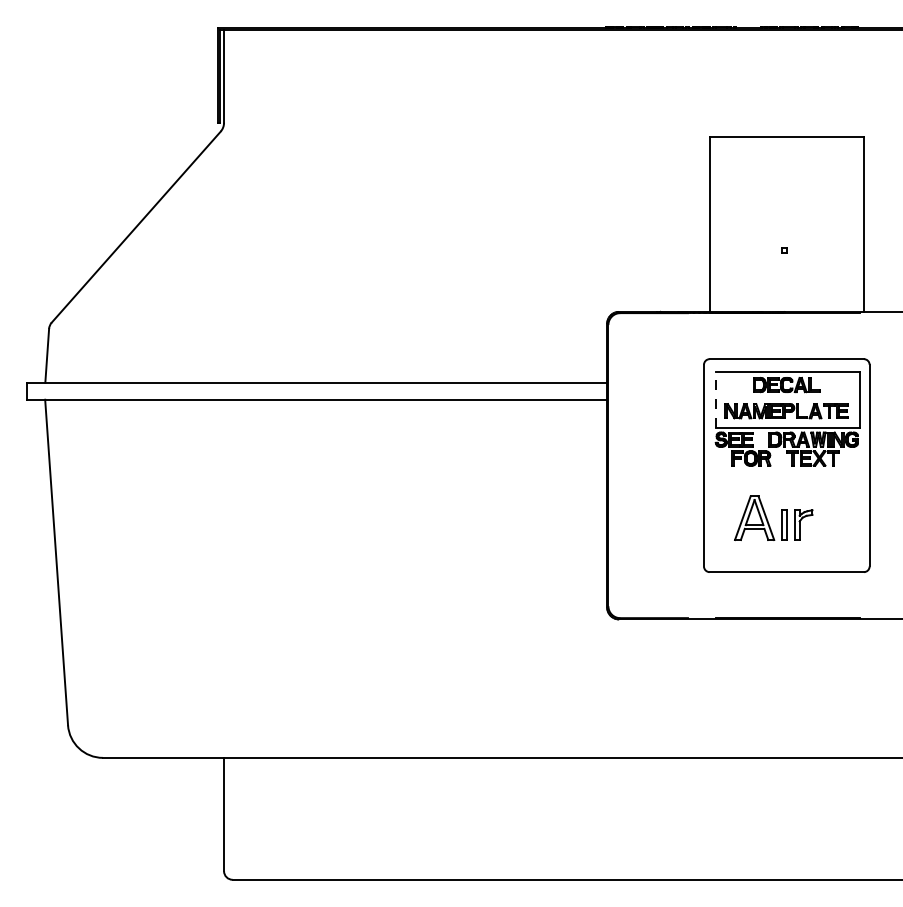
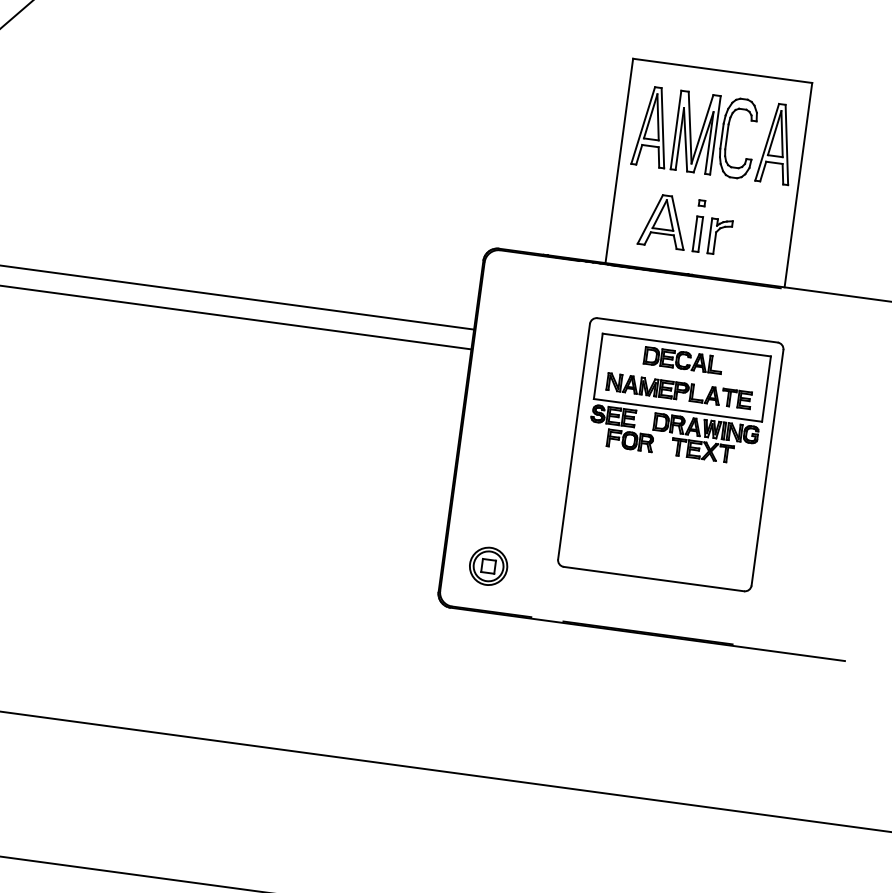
part: (787, 191) -> (714, 134), added
line: (715, 399) -> (597, 366), dashed -> solid
part: (773, 517) -> (686, 223), moved
part: (645, 579) -> (487, 565), added

